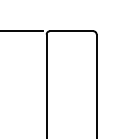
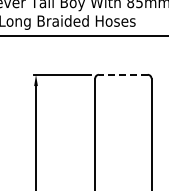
line: (70, 30) -> (122, 74), solid -> dashed

